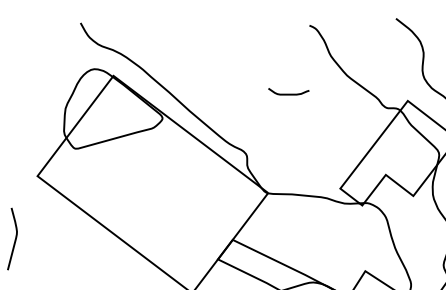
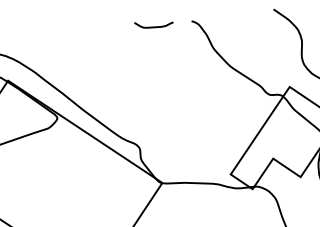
curve: (288, 93) -> (153, 26), moved

